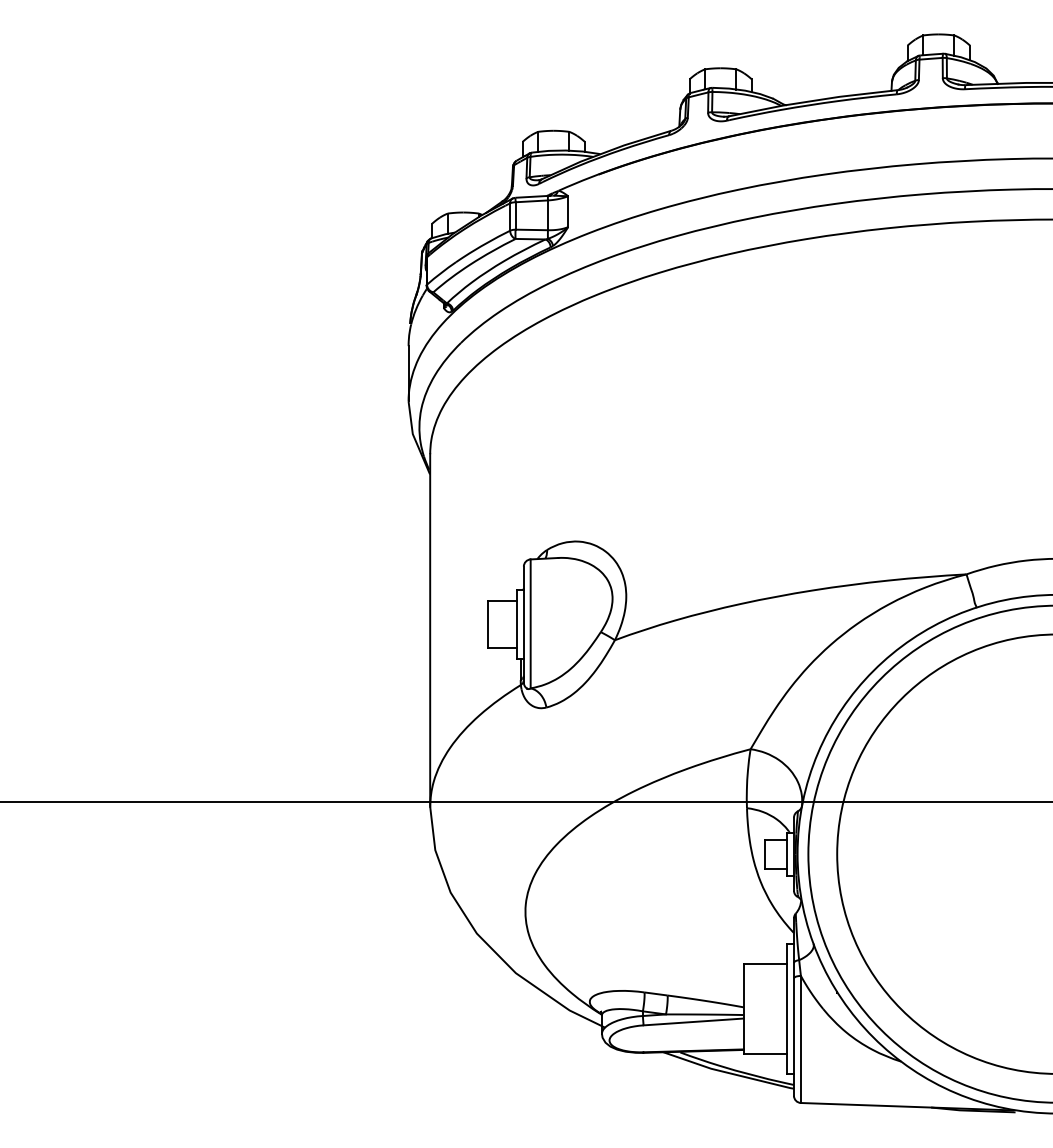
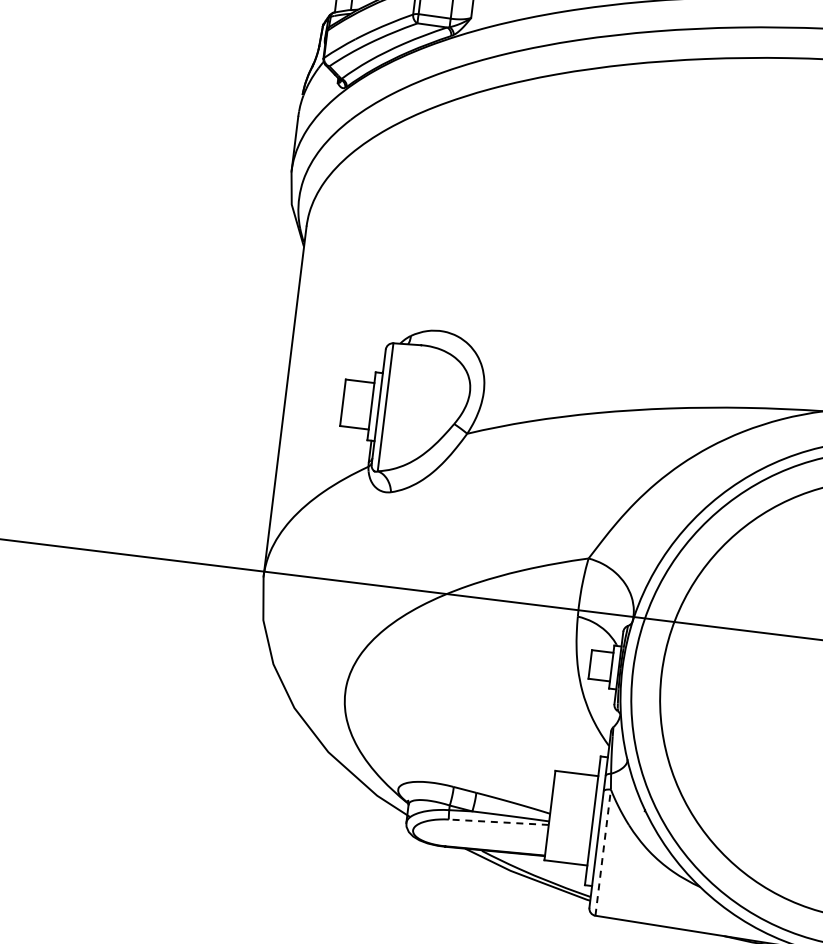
line: (693, 1022) -> (498, 822), solid -> dashed
line: (800, 1039) -> (602, 852), solid -> dashed

